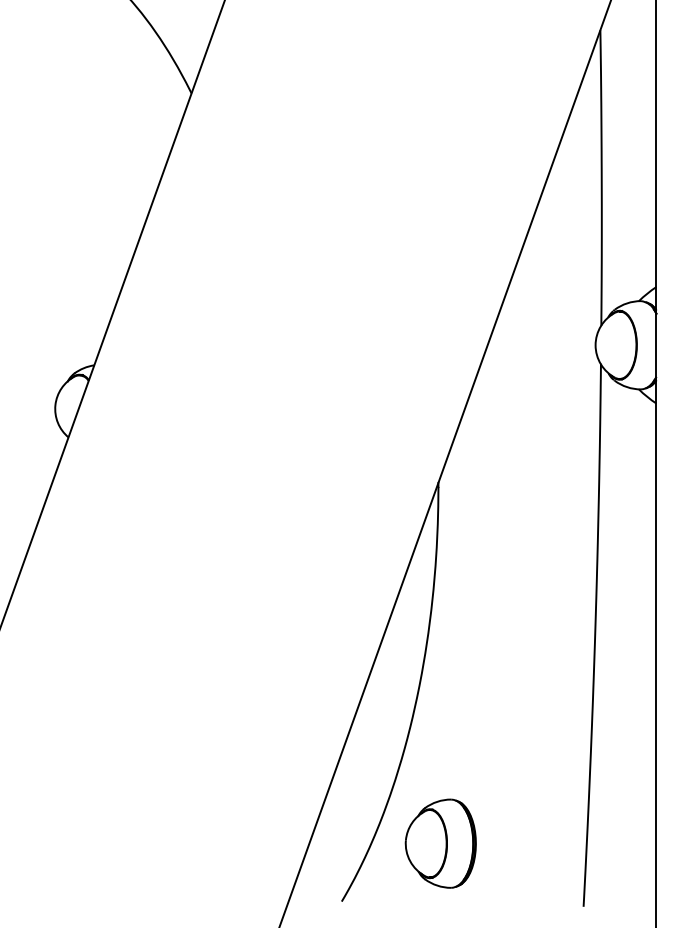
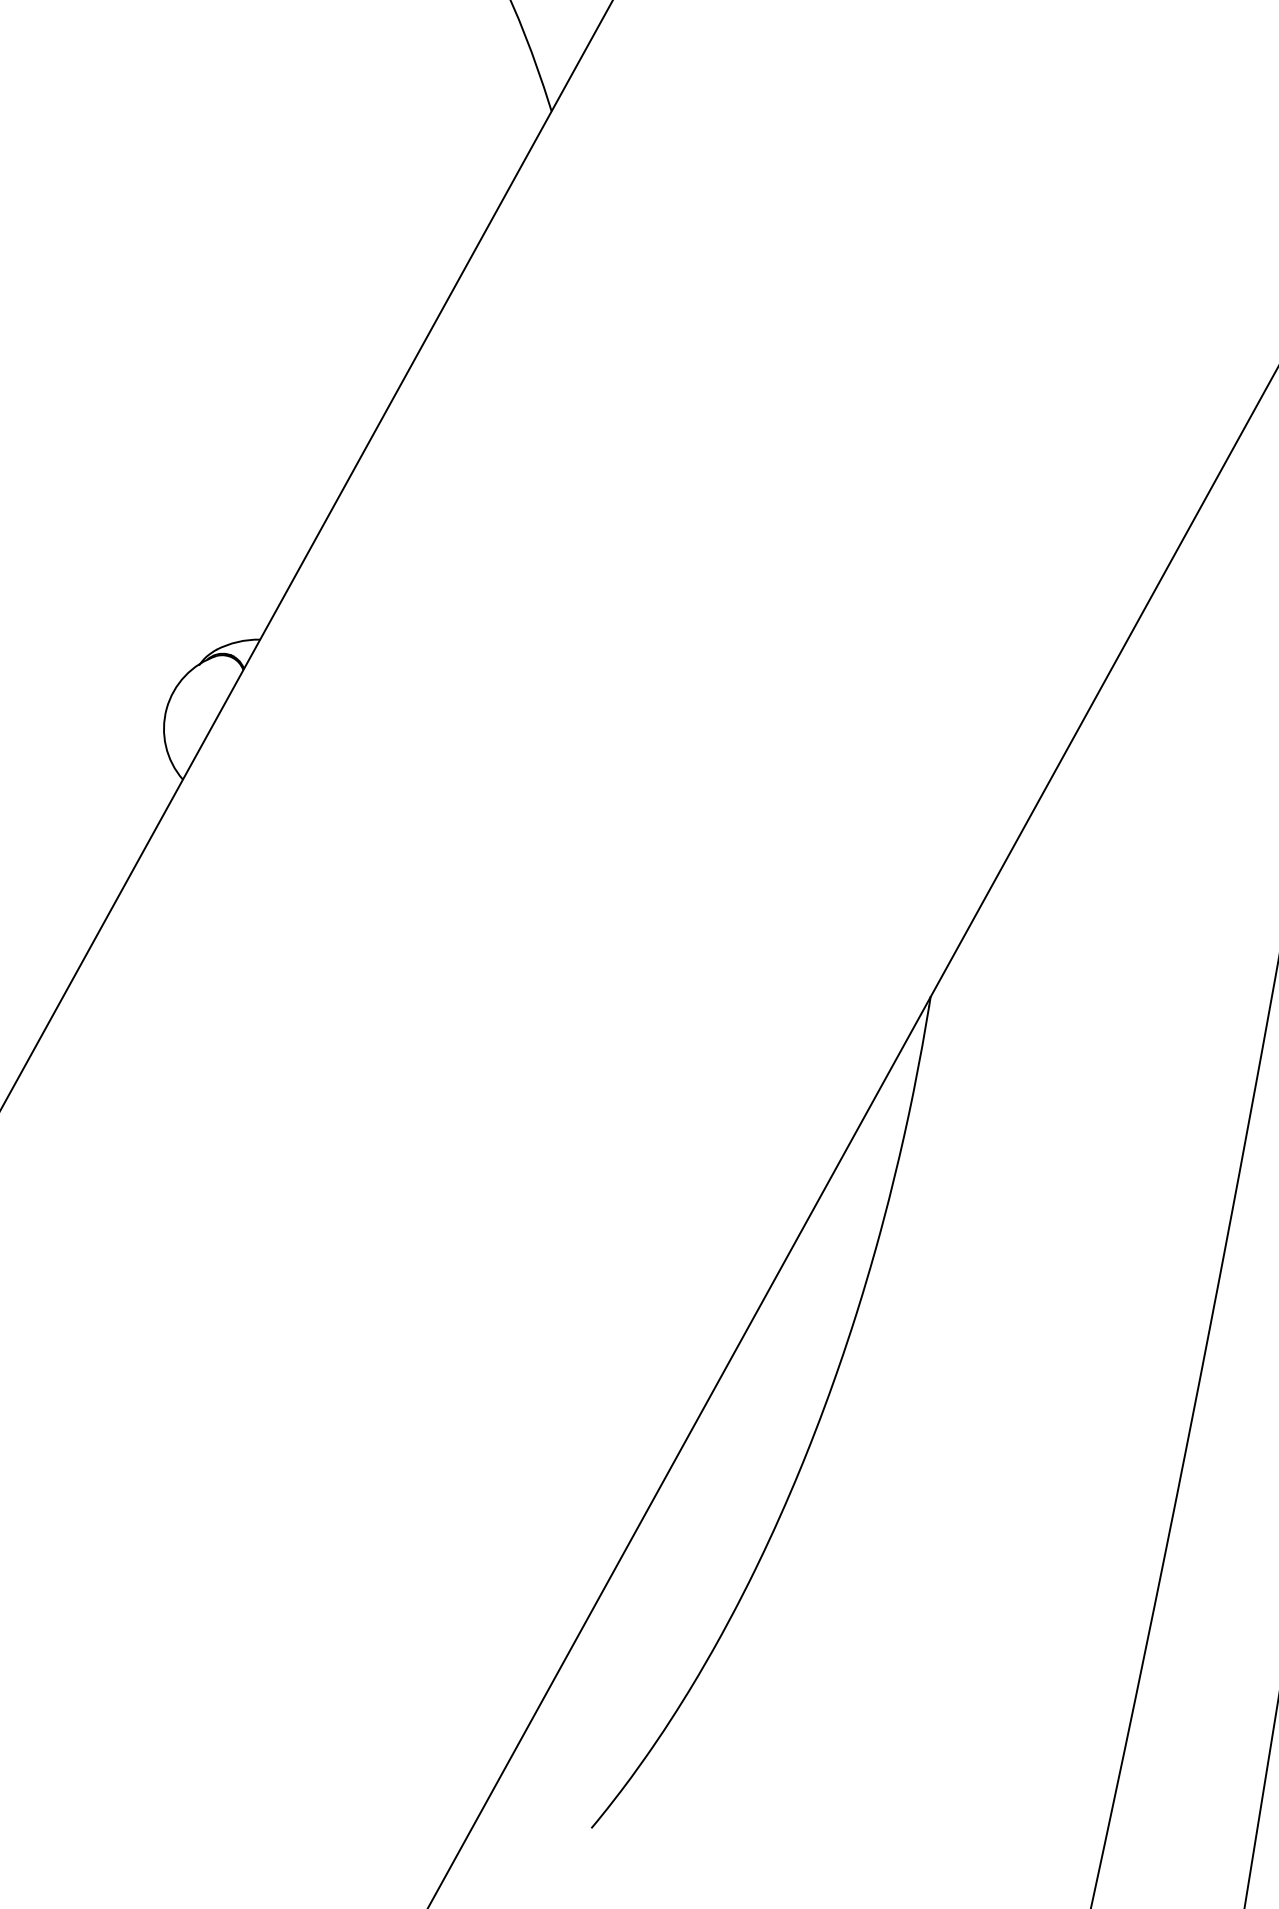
part: (440, 843) -> (814, 1741), removed

